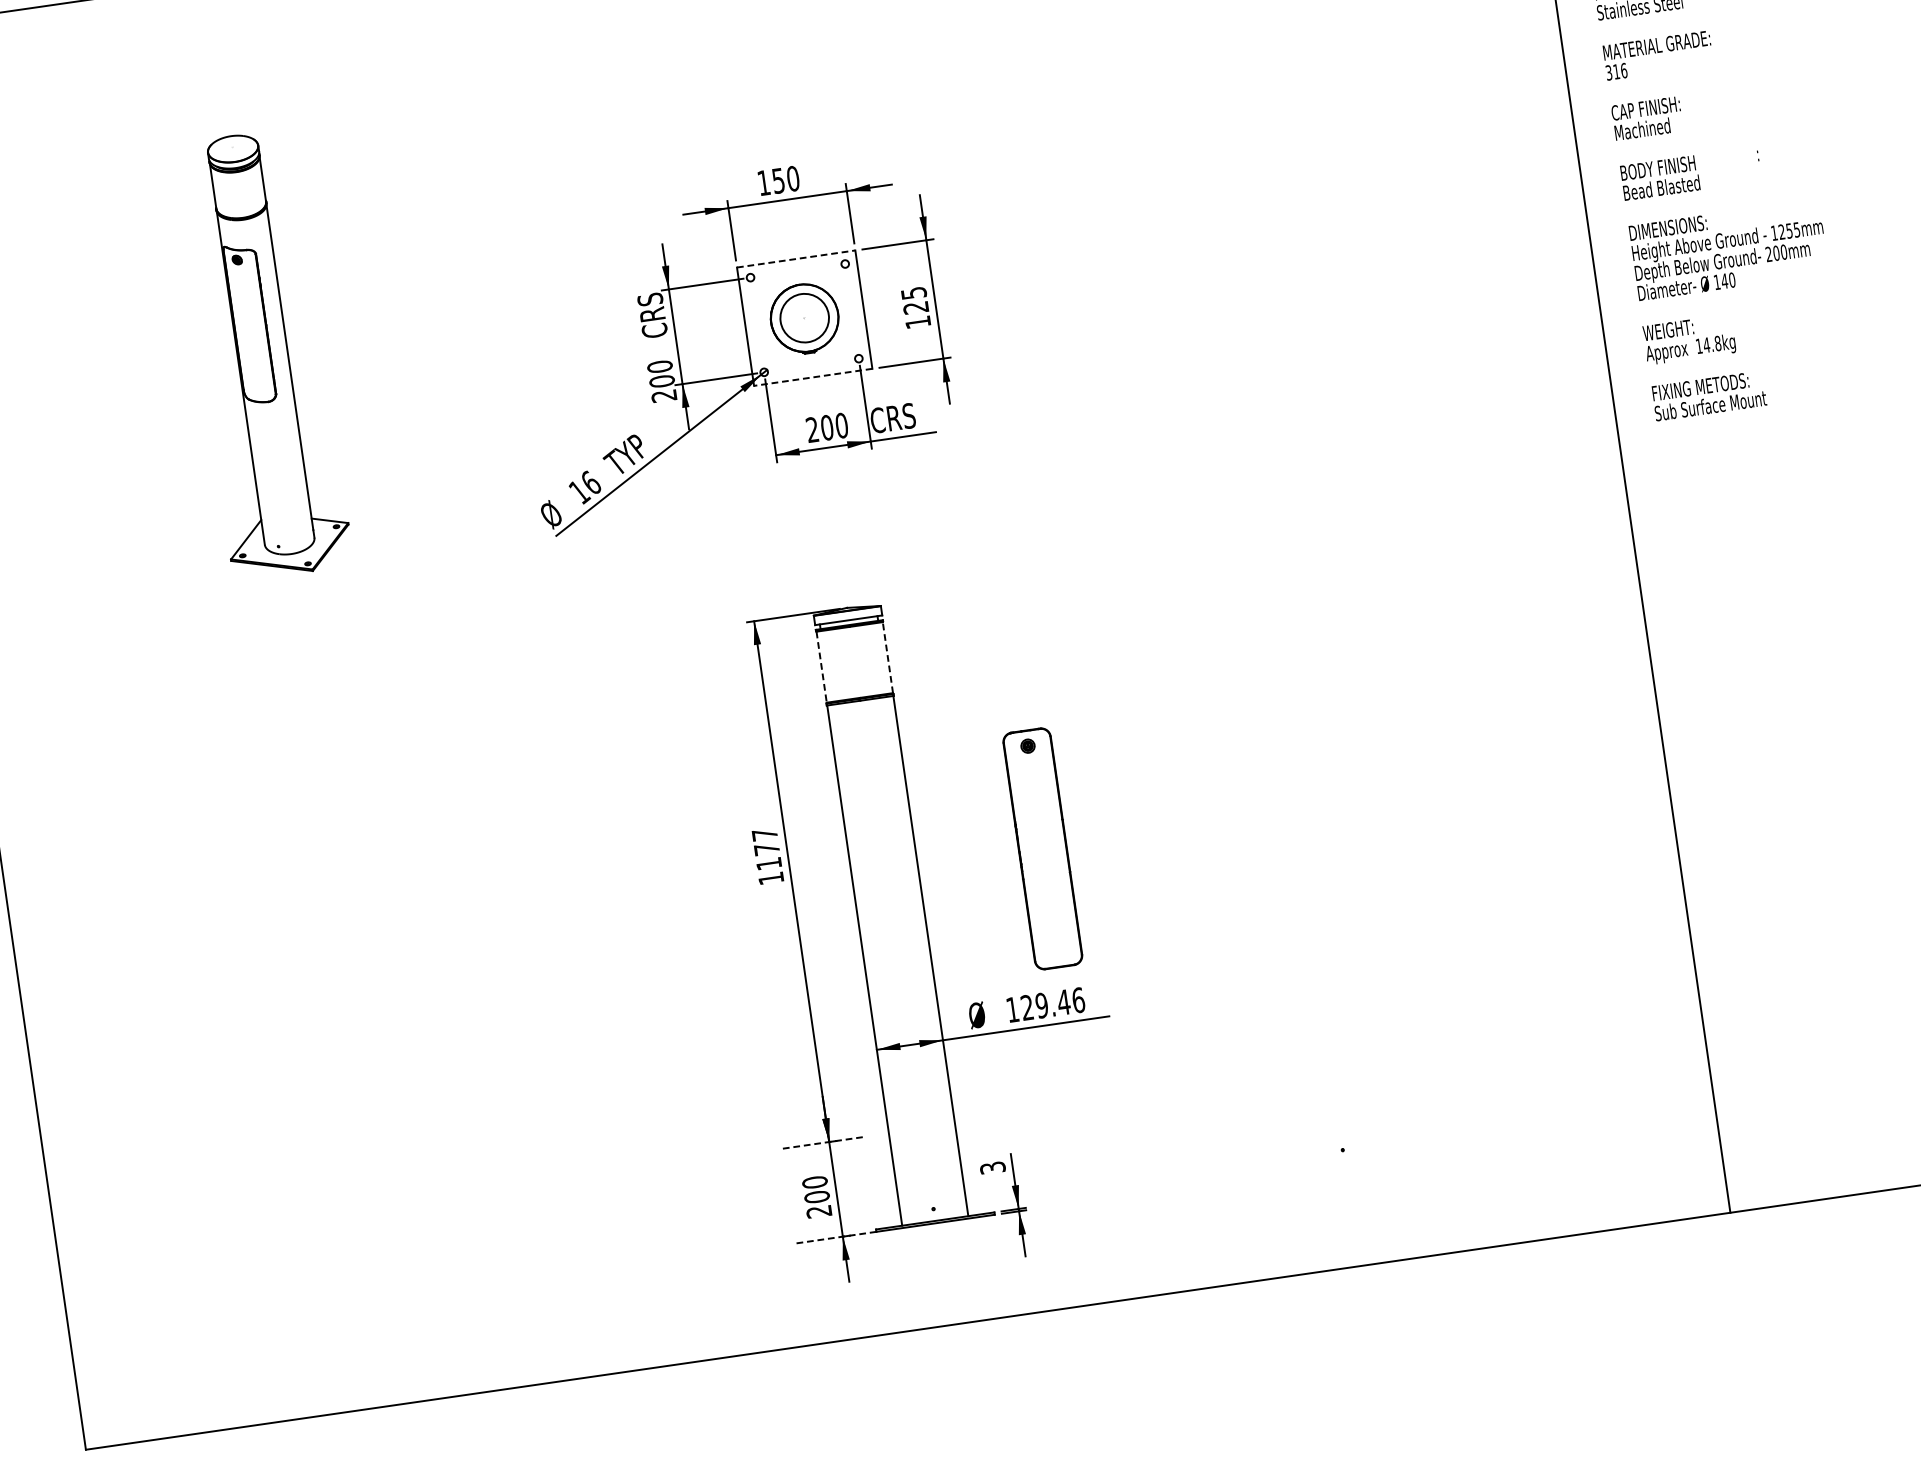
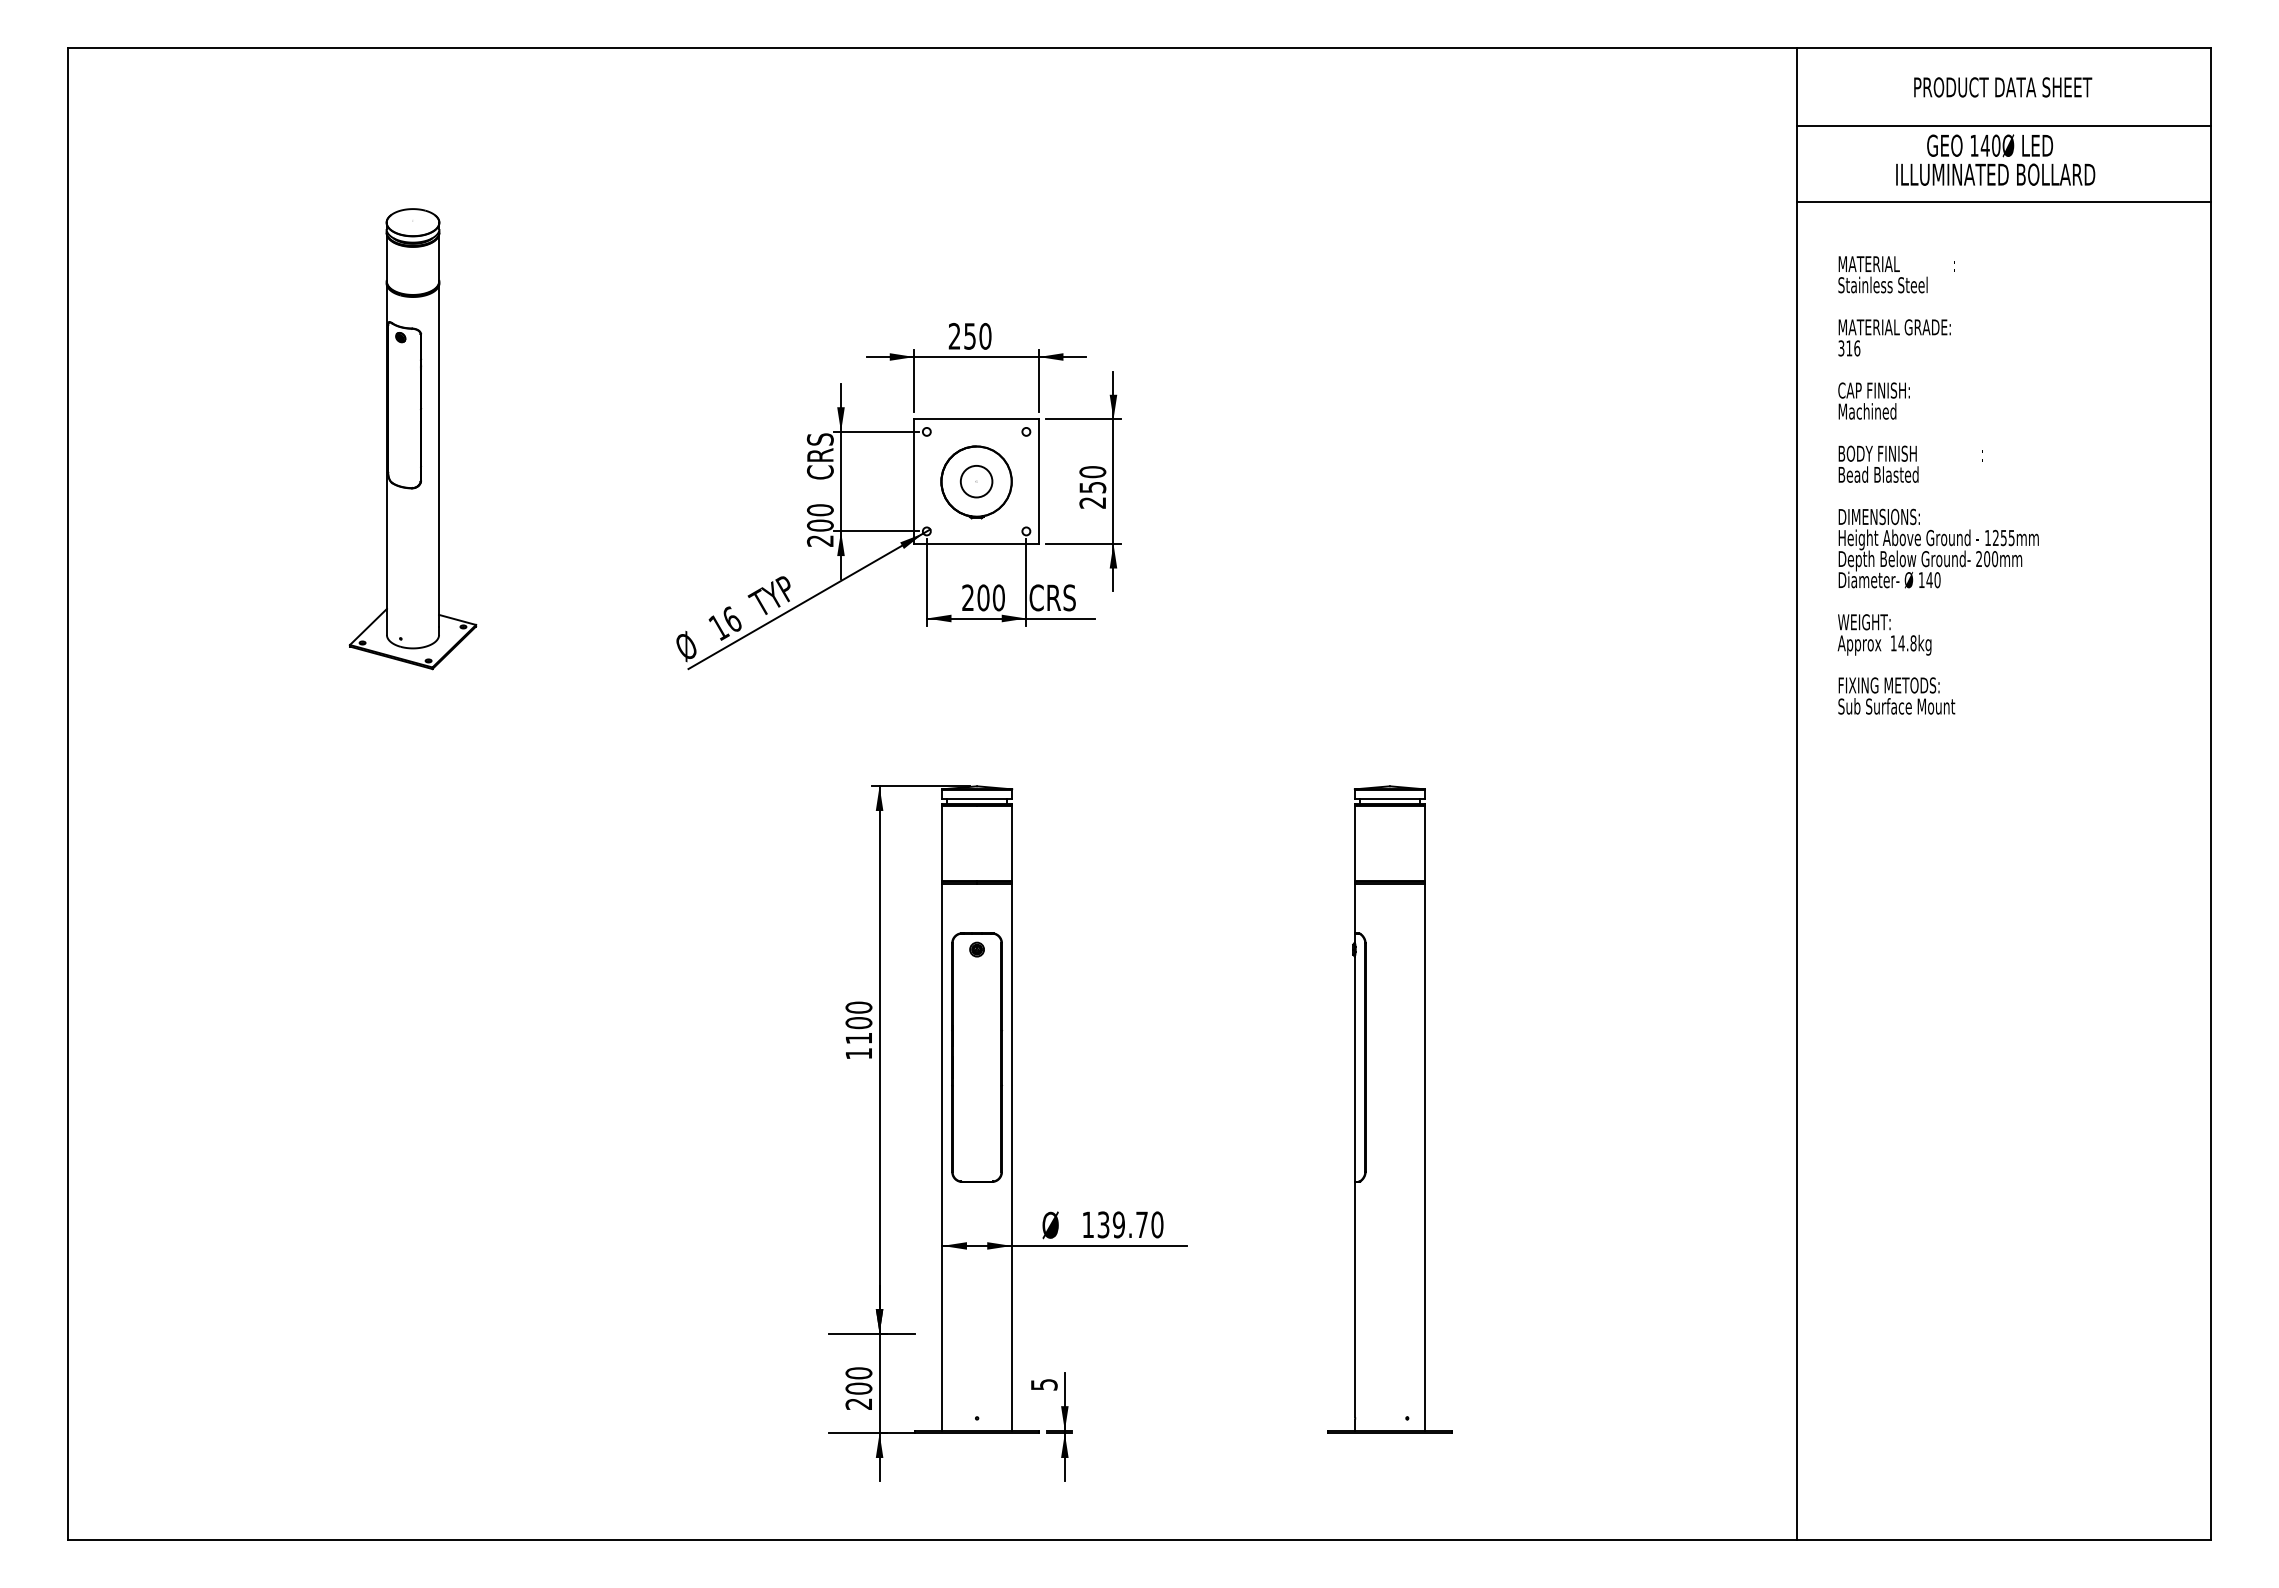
text: (763, 183) -> (954, 336), 150 -> 250
line: (797, 258) -> (977, 419), dashed -> solid
text: (915, 307) -> (1092, 487), 125 -> 250
circle: (804, 318) -> (976, 481), size x0.62
line: (813, 377) -> (976, 543), dashed -> solid
line: (887, 657) -> (1011, 843), dashed -> solid
line: (821, 667) -> (942, 844), dashed -> solid
text: (765, 842) -> (858, 1015), 1177 -> 1100
part: (1043, 848) -> (977, 1057), moved
part: (1283, 858) -> (1389, 1109), added
text: (1052, 1003) -> (1130, 1224), 129.46 -> 139.70
line: (822, 1142) -> (872, 1333), dashed -> solid
text: (992, 1167) -> (1043, 1384), 3 -> 5
line: (836, 1237) -> (872, 1433), dashed -> solid

